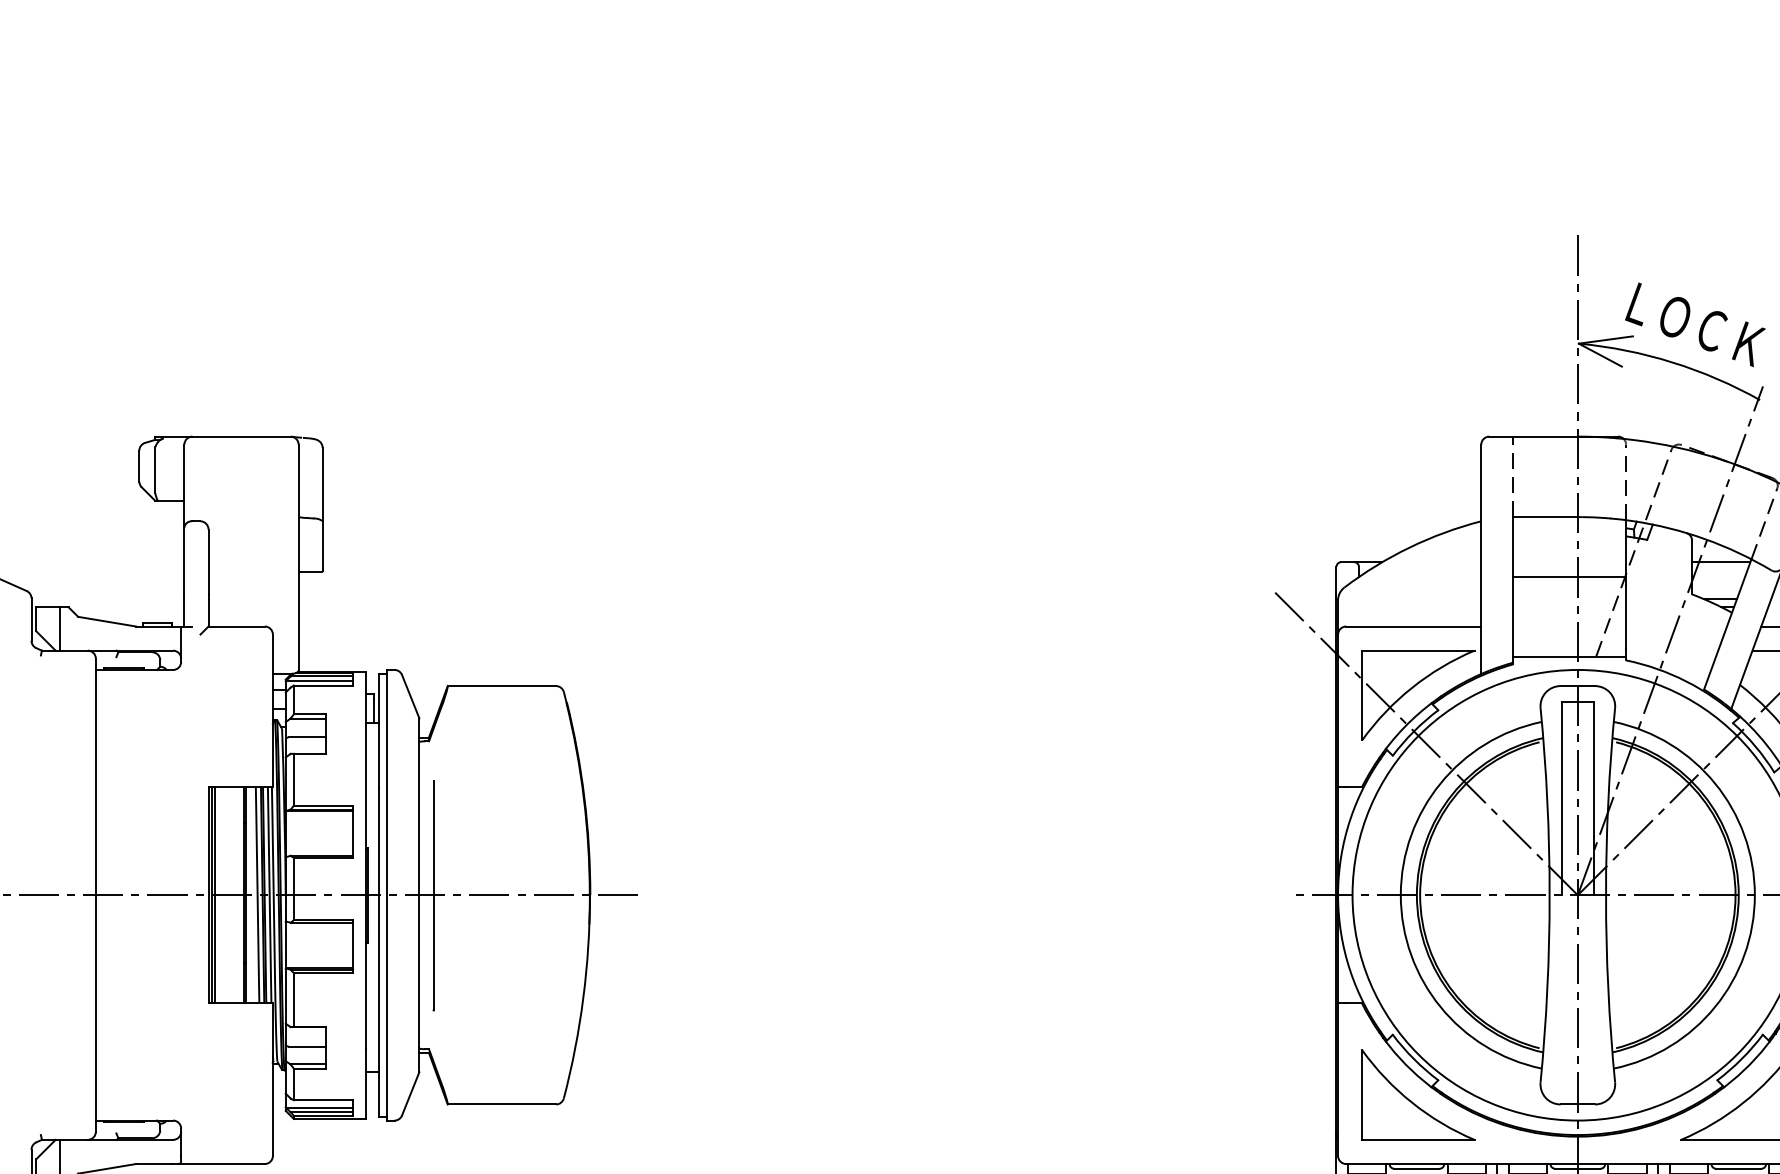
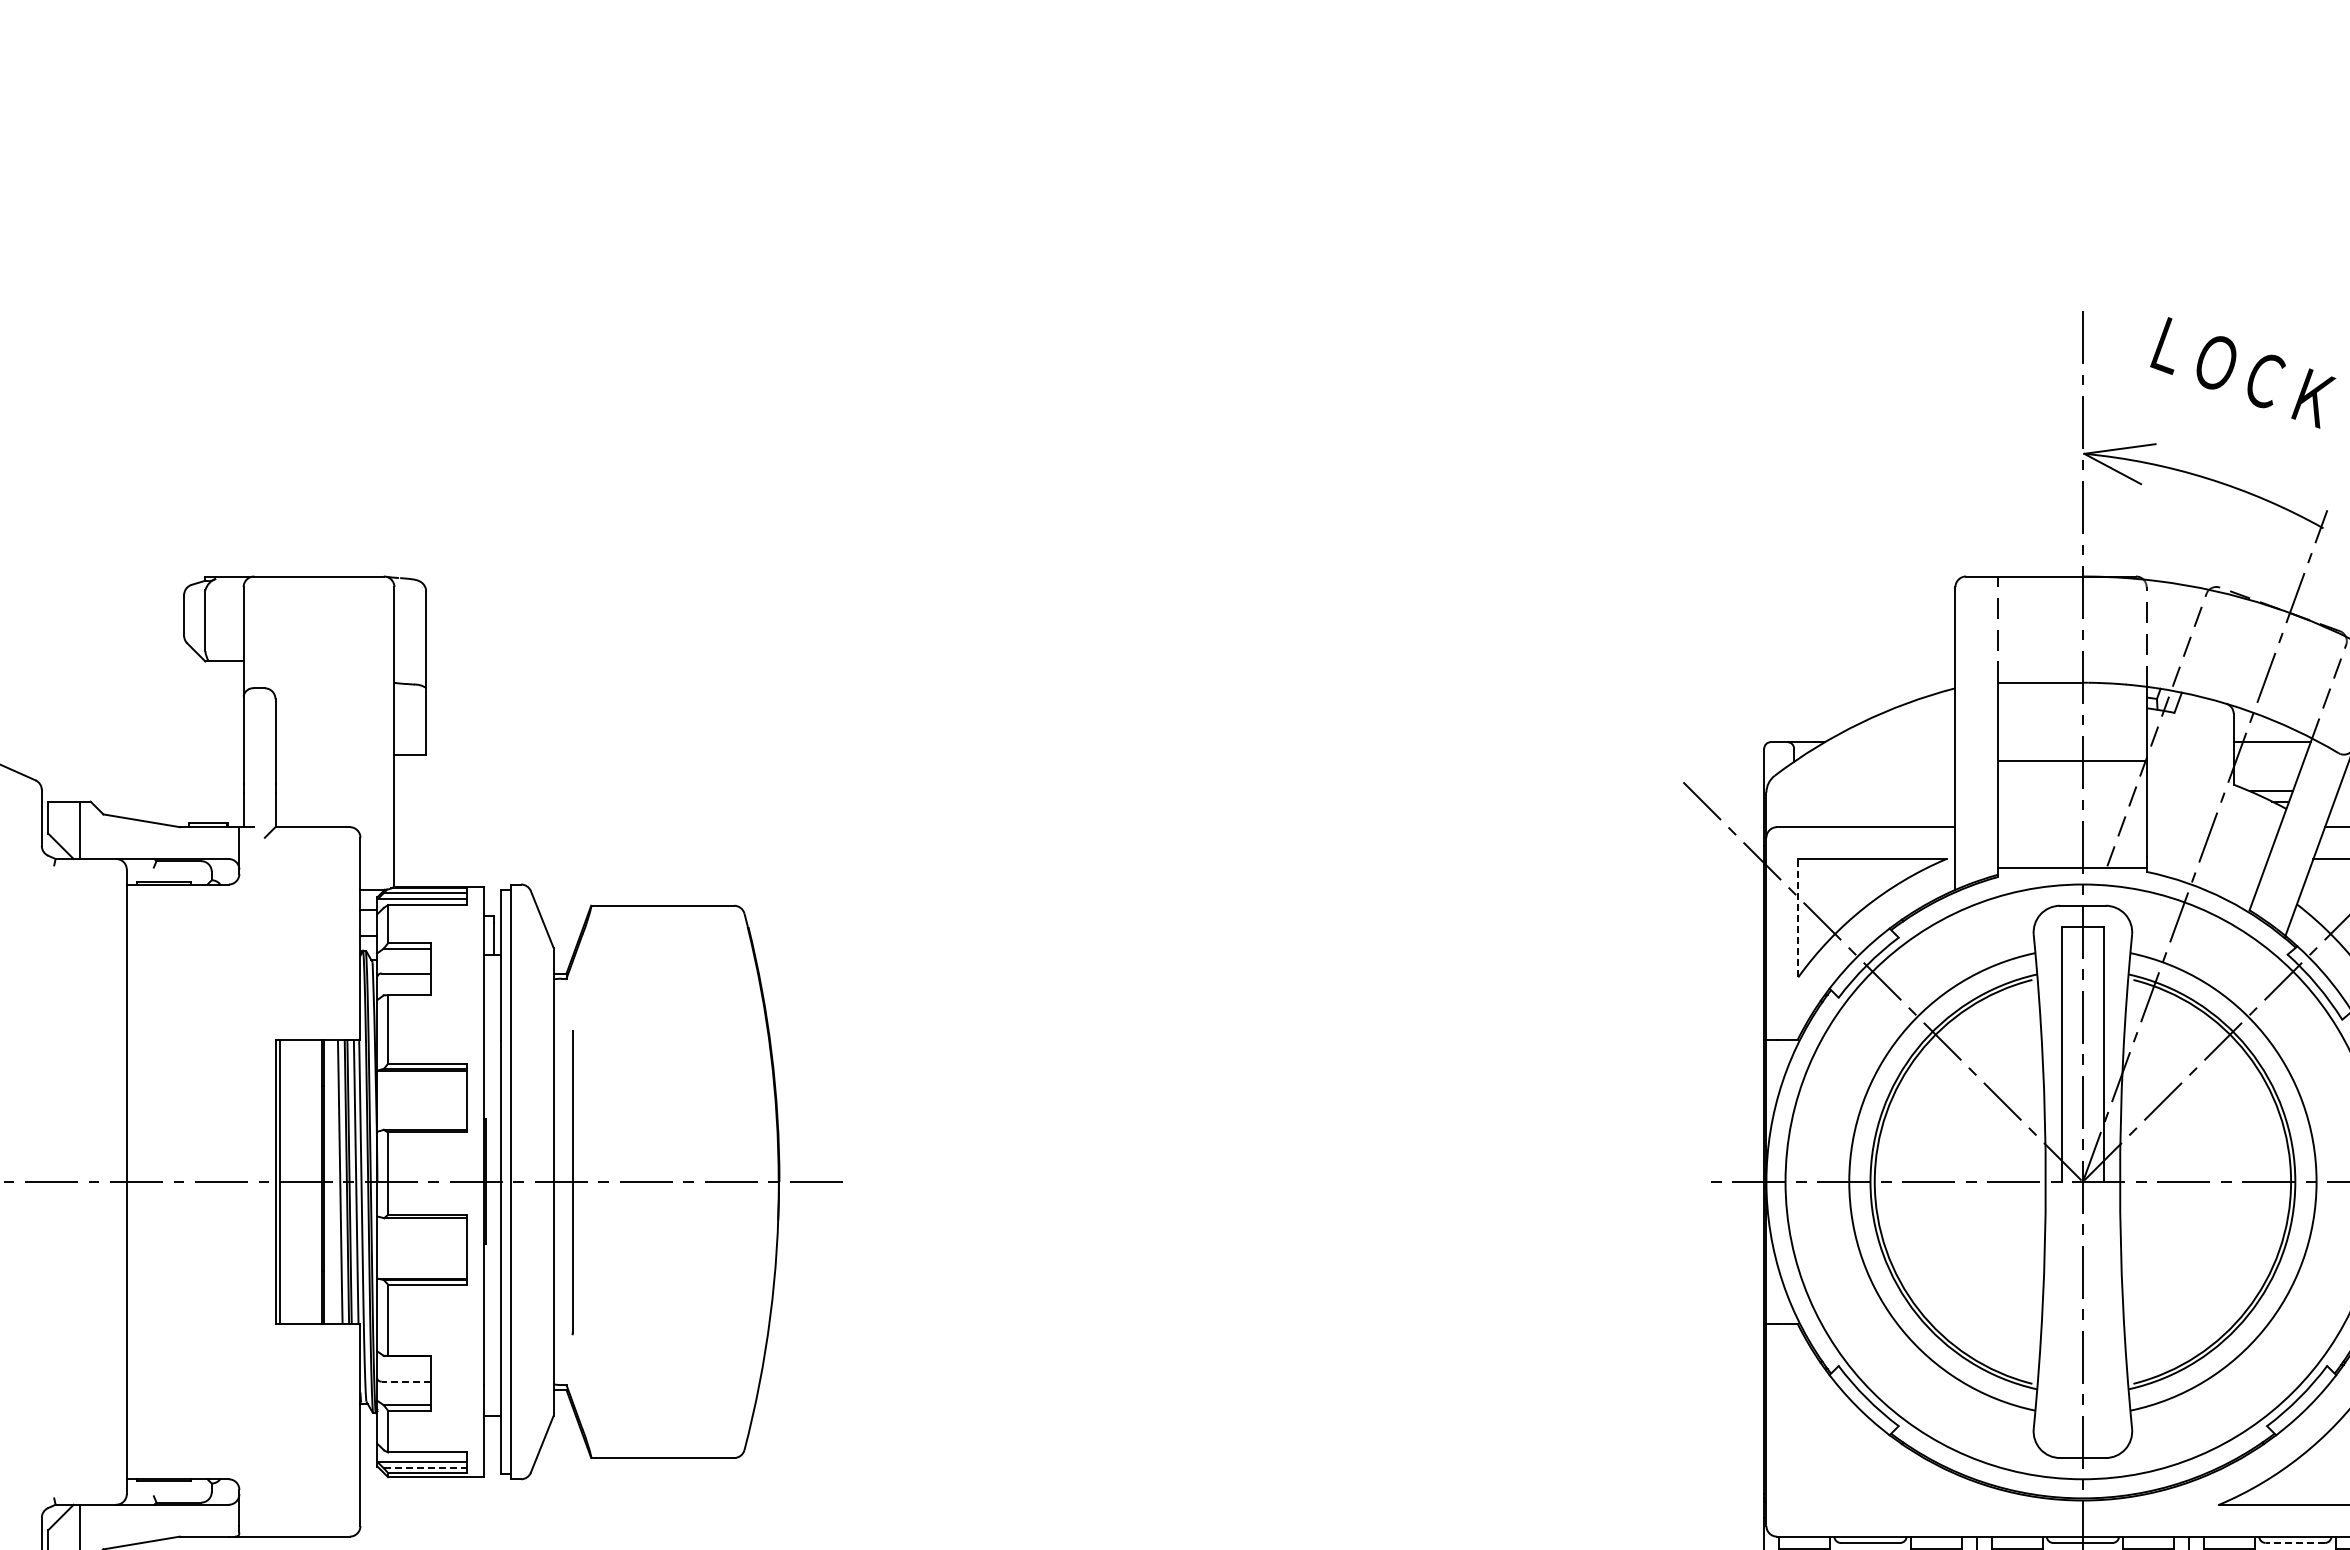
text: (1695, 324) -> (2243, 372), moved
line: (1362, 694) -> (1798, 917), solid -> dashed
line: (214, 894) -> (283, 1181), removed
line: (307, 1046) -> (405, 1381), solid -> dashed
part: (1411, 1101) -> (1863, 1453), removed
line: (322, 1112) -> (425, 1468), solid -> dashed
line: (1738, 1168) -> (2295, 1542), solid -> dashed

